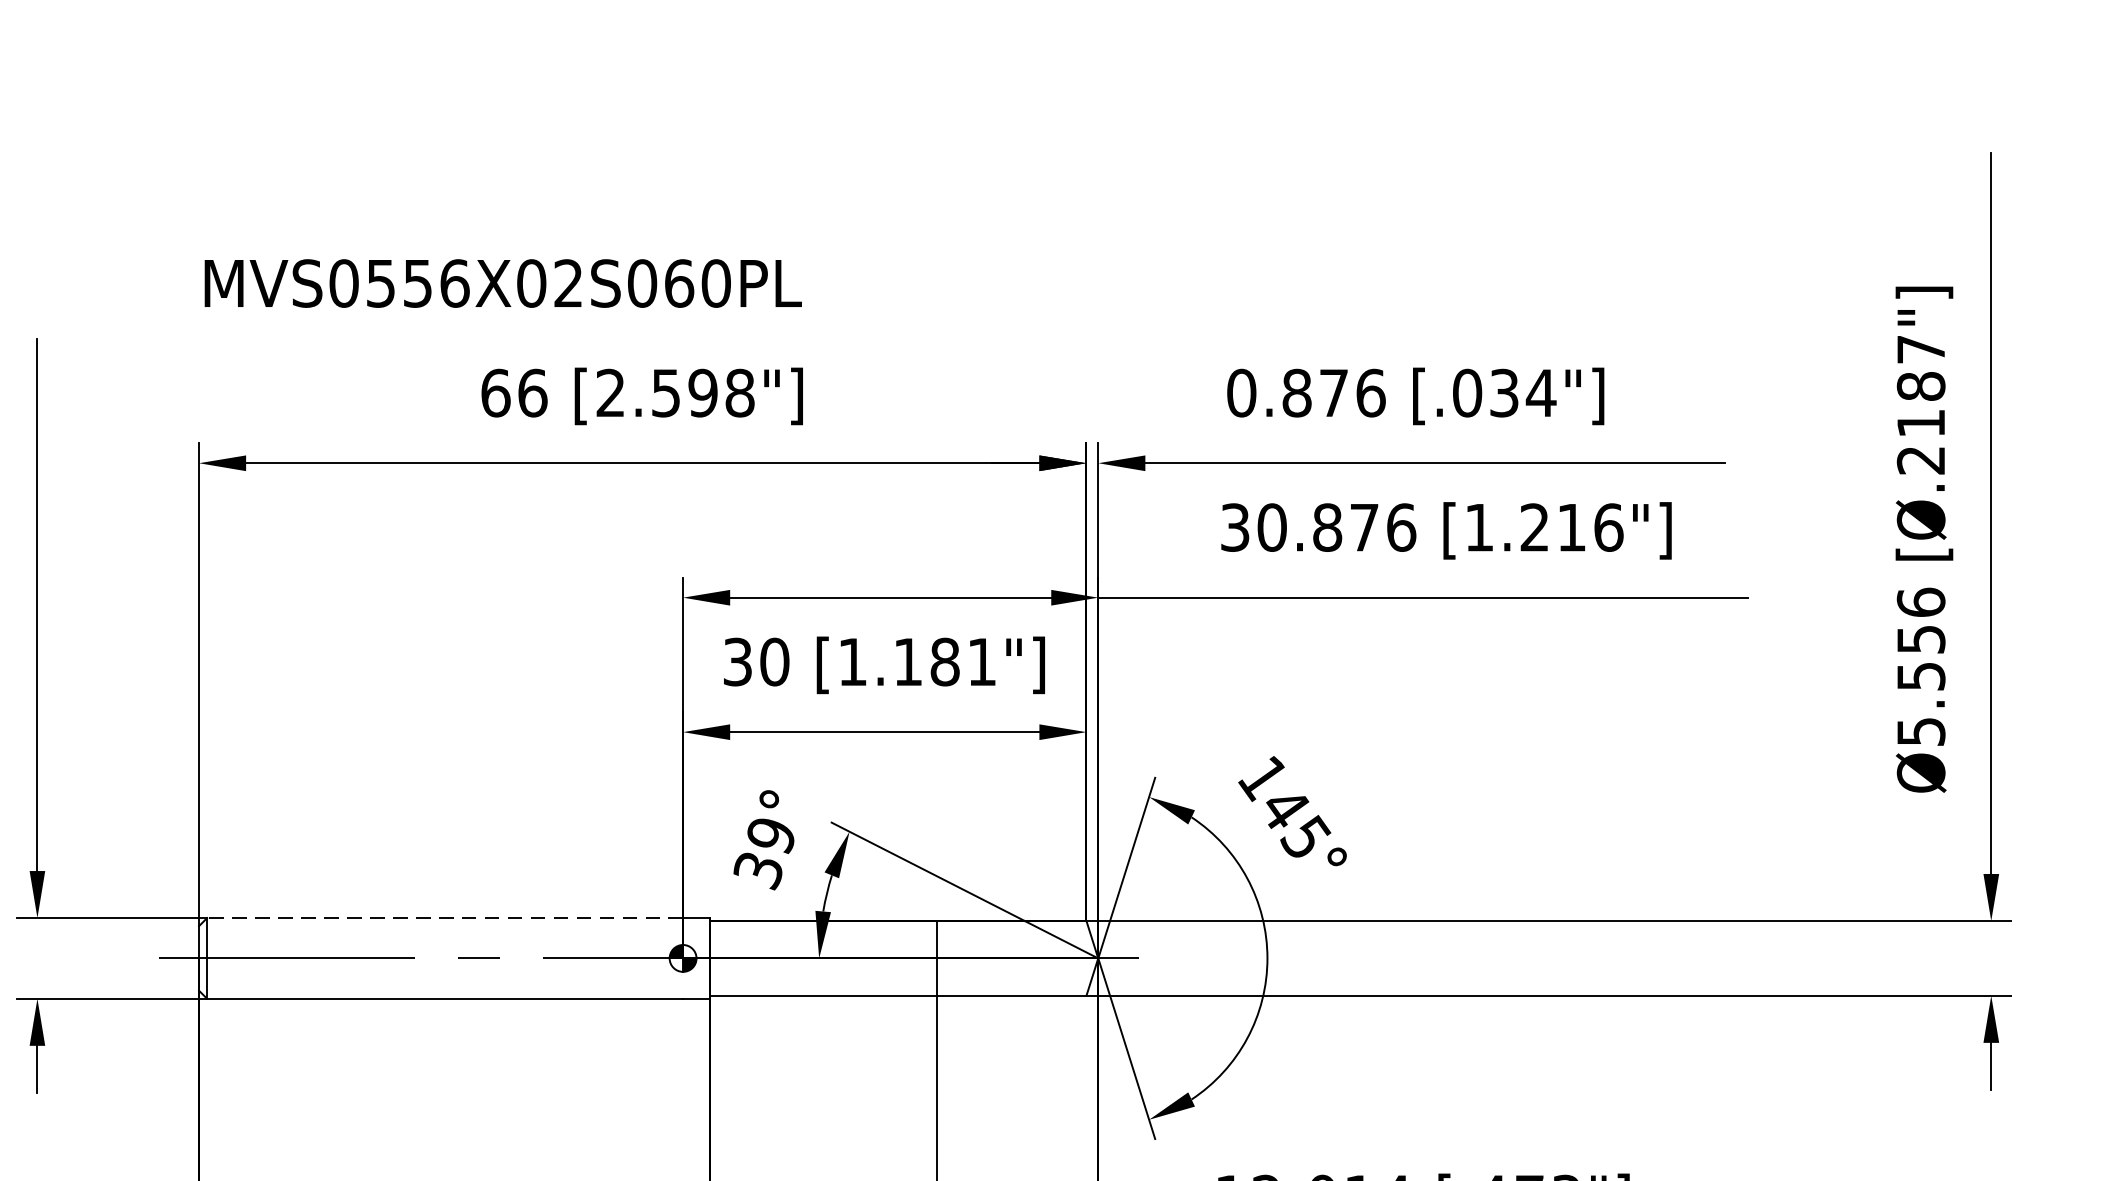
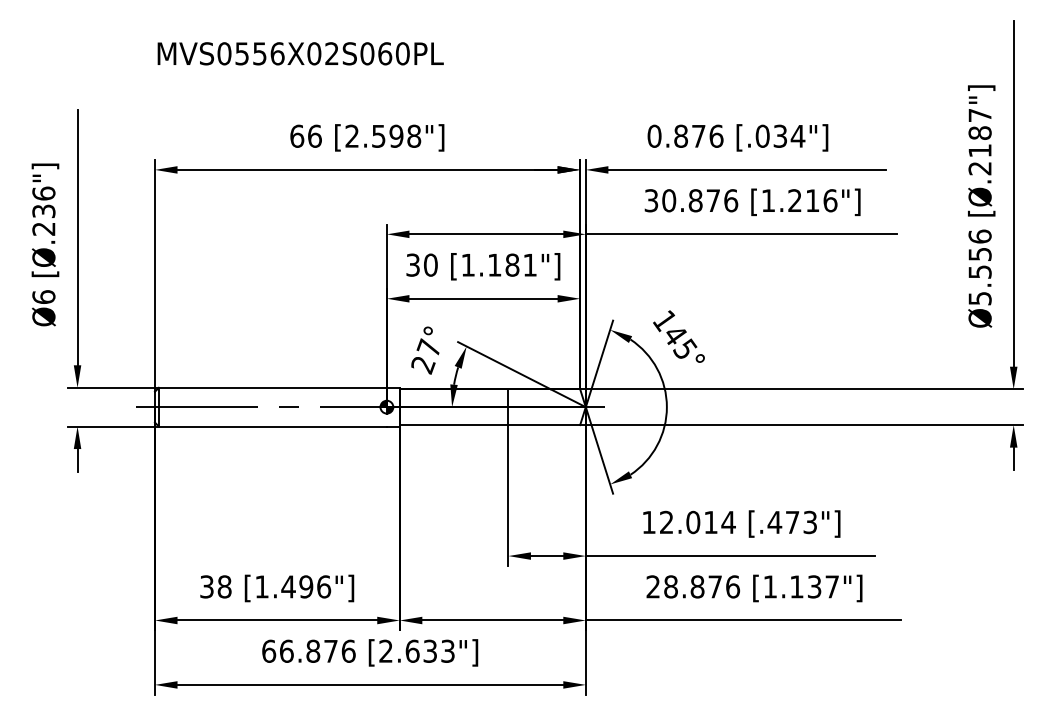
text: (502, 282) -> (300, 53), moved
text: (763, 852) -> (425, 356), 39° -> 27°
line: (444, 917) -> (272, 387), dashed -> solid

